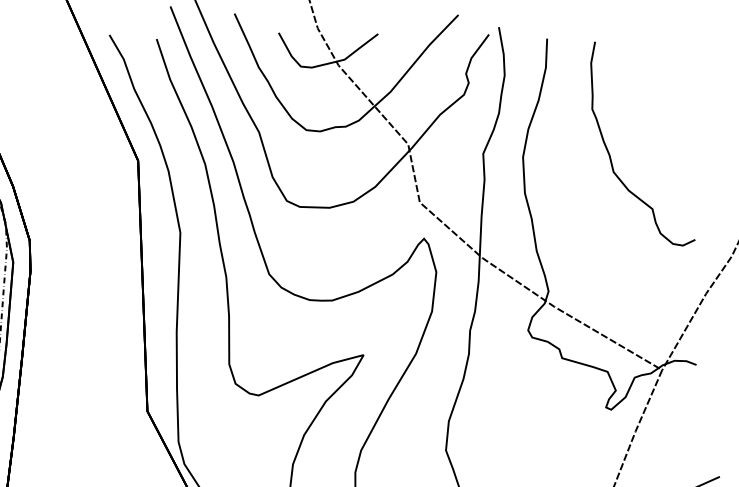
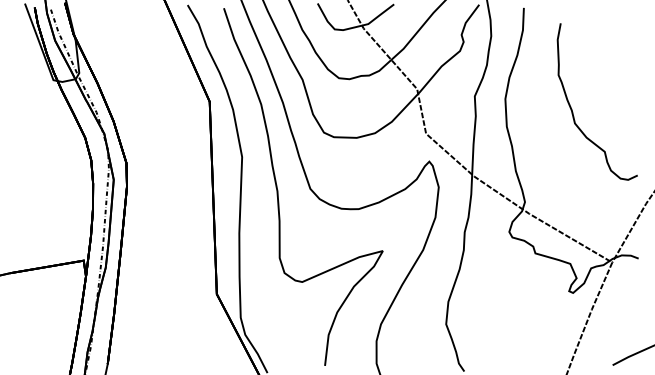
curve: (610, 153) -> (572, 109), moved

